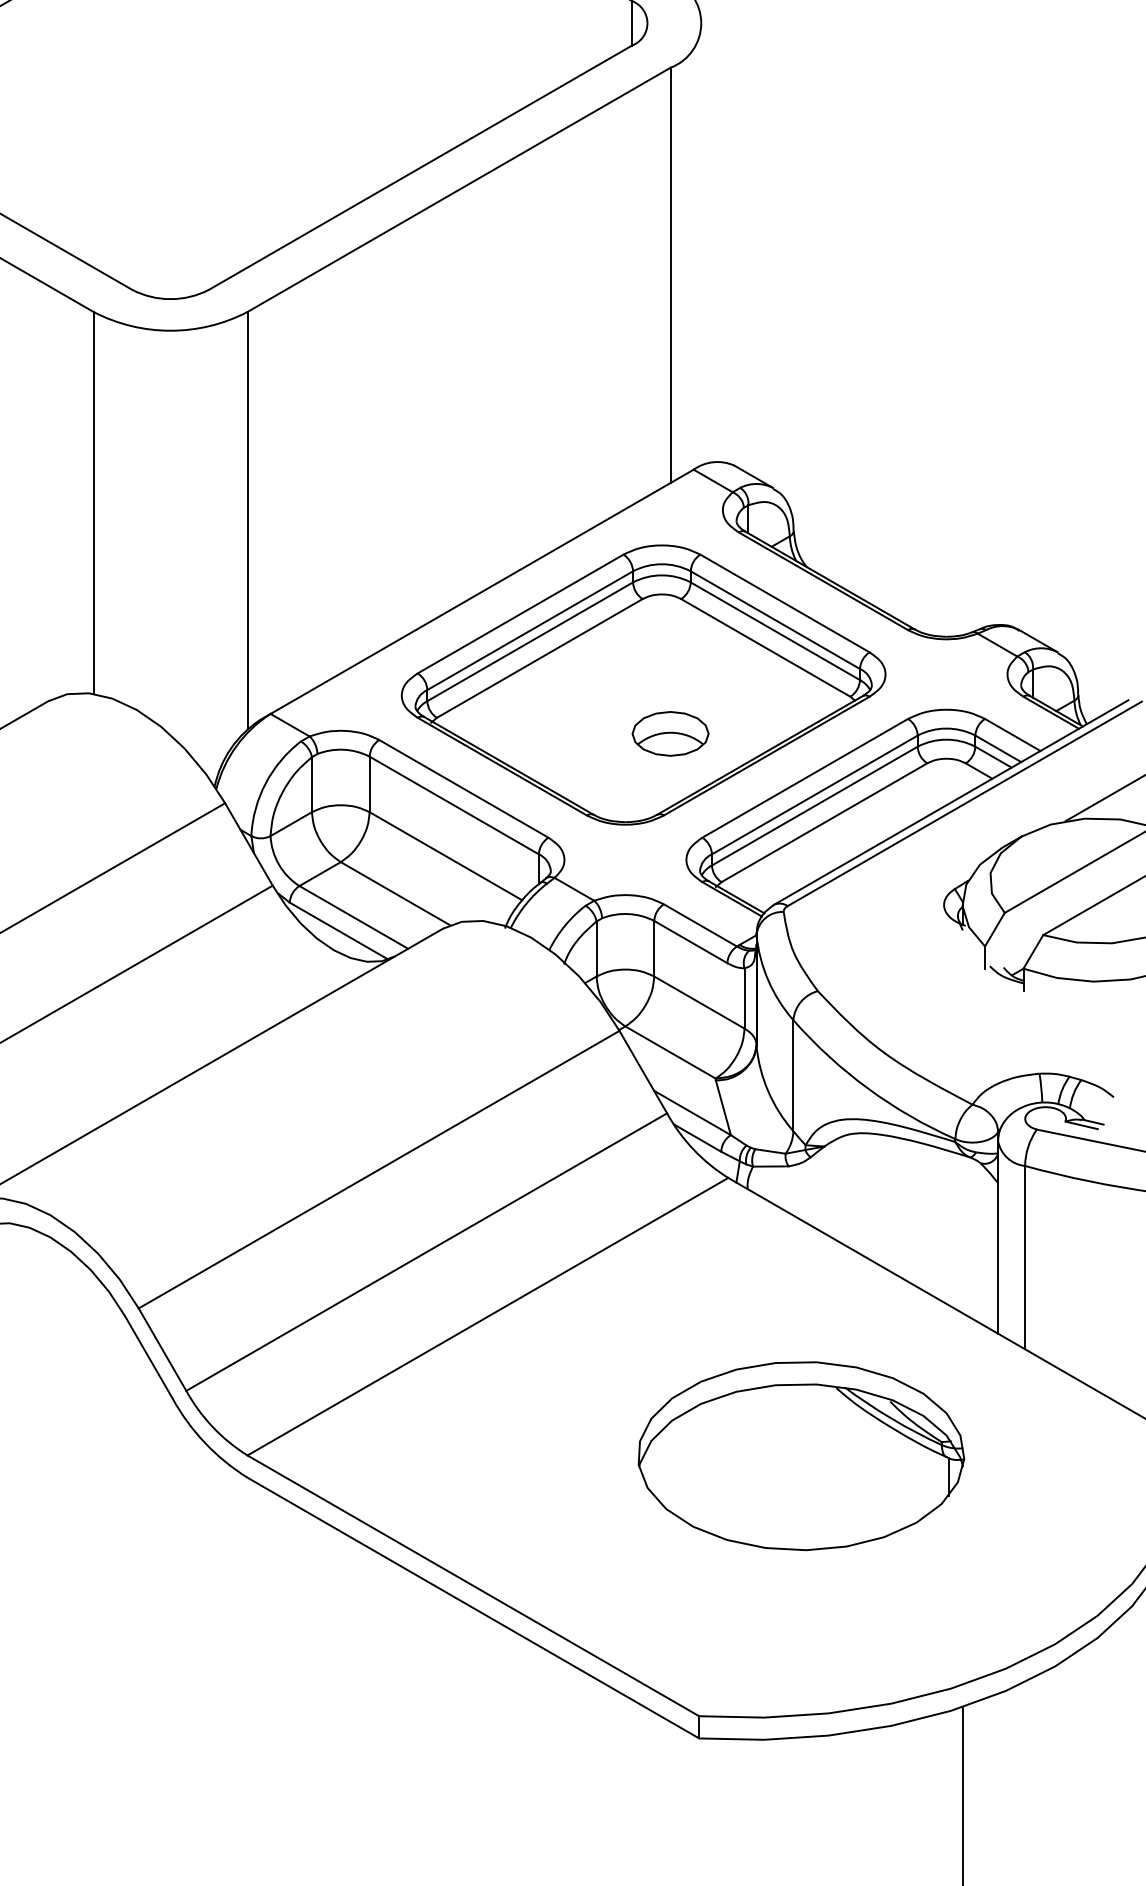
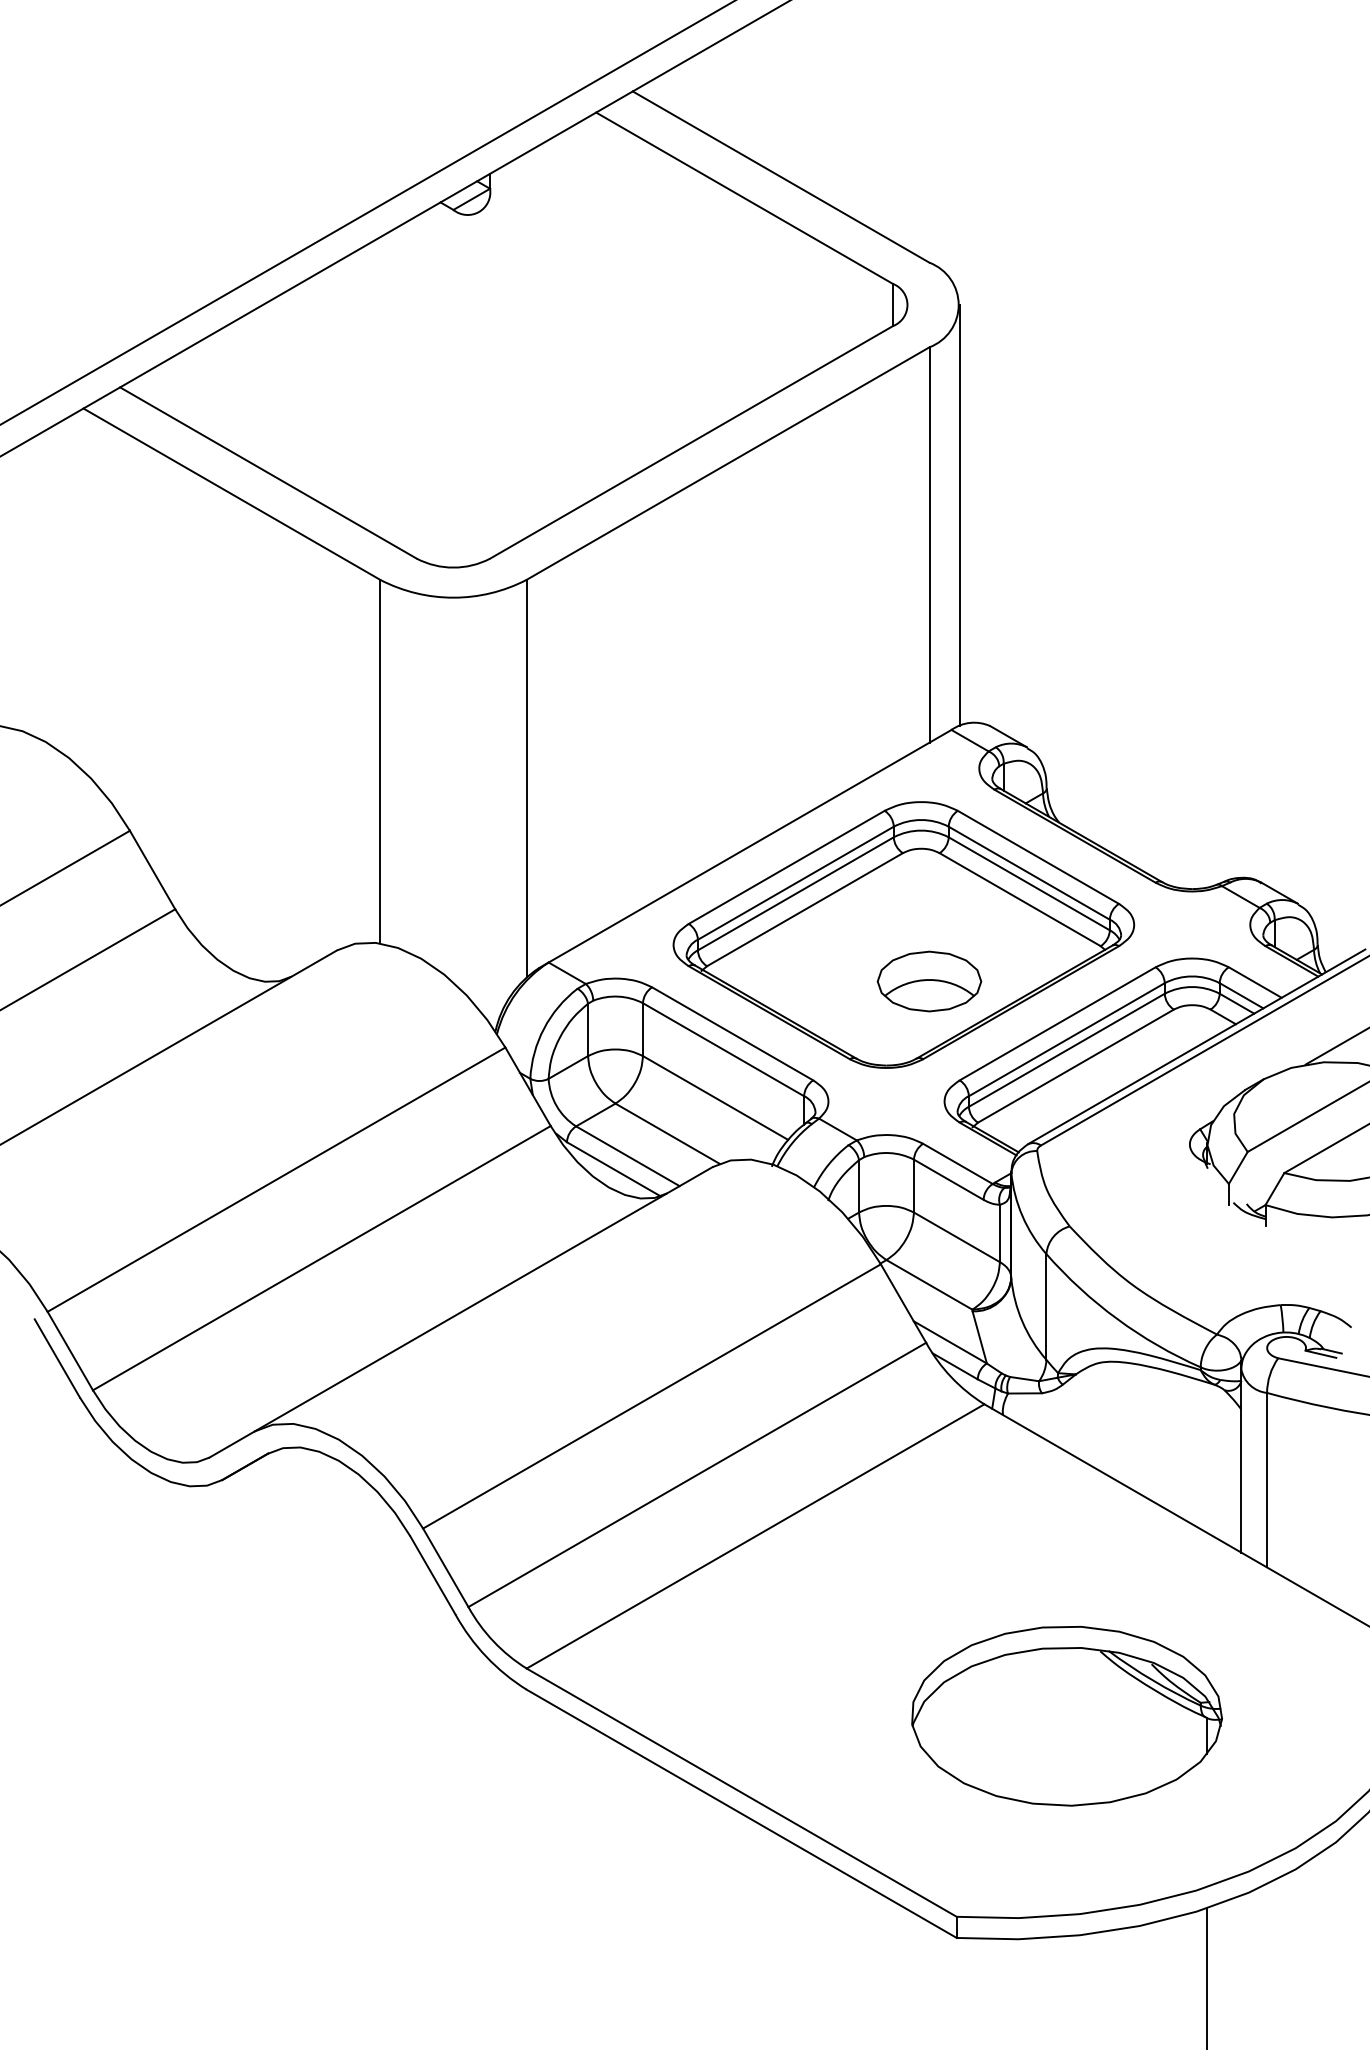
line: (702, 244) -> (959, 515), added
part: (670, 733) -> (929, 981), size x1.43
part: (800, 1456) -> (1066, 1716), moved

